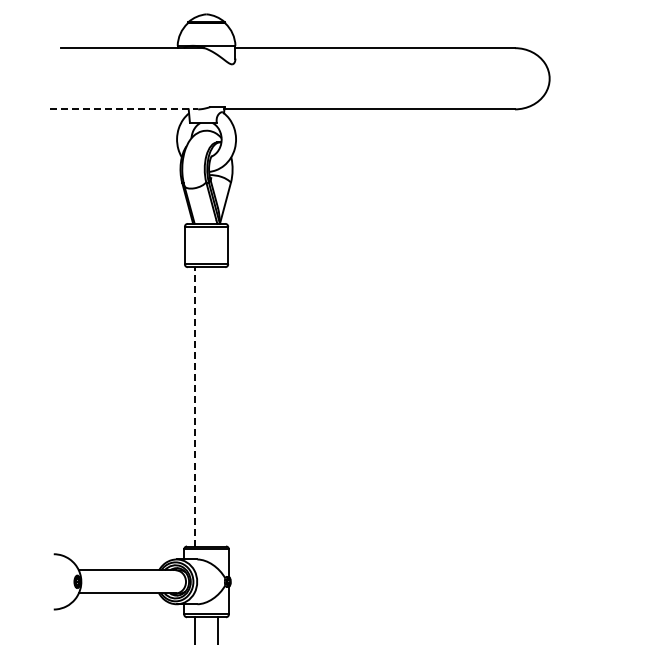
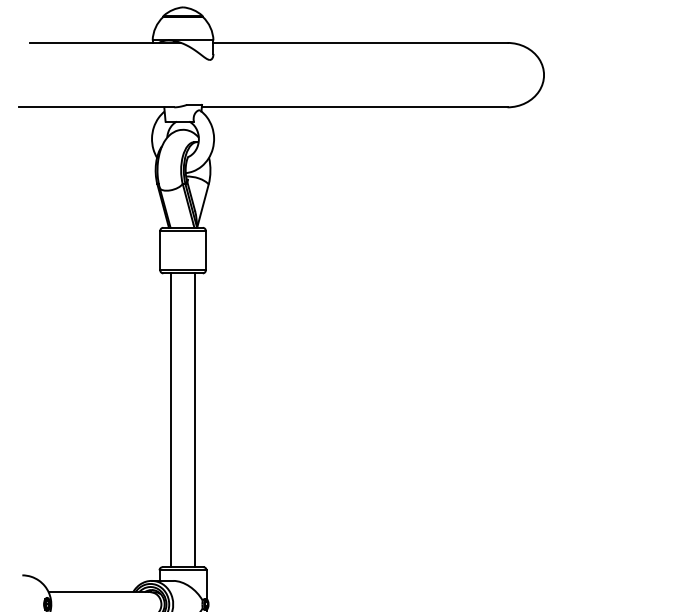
line: (124, 109) -> (96, 107), dashed -> solid
line: (195, 406) -> (171, 419), dashed -> solid
line: (218, 406) -> (195, 419), added

